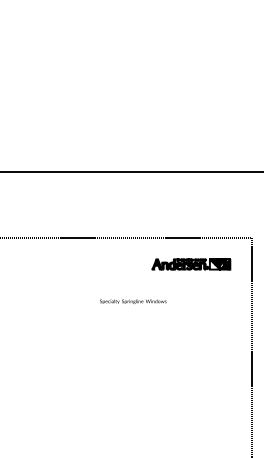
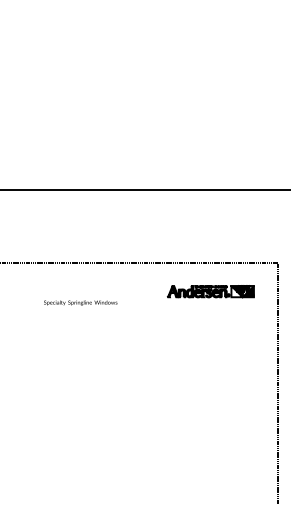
text: (133, 301) -> (80, 302), moved

